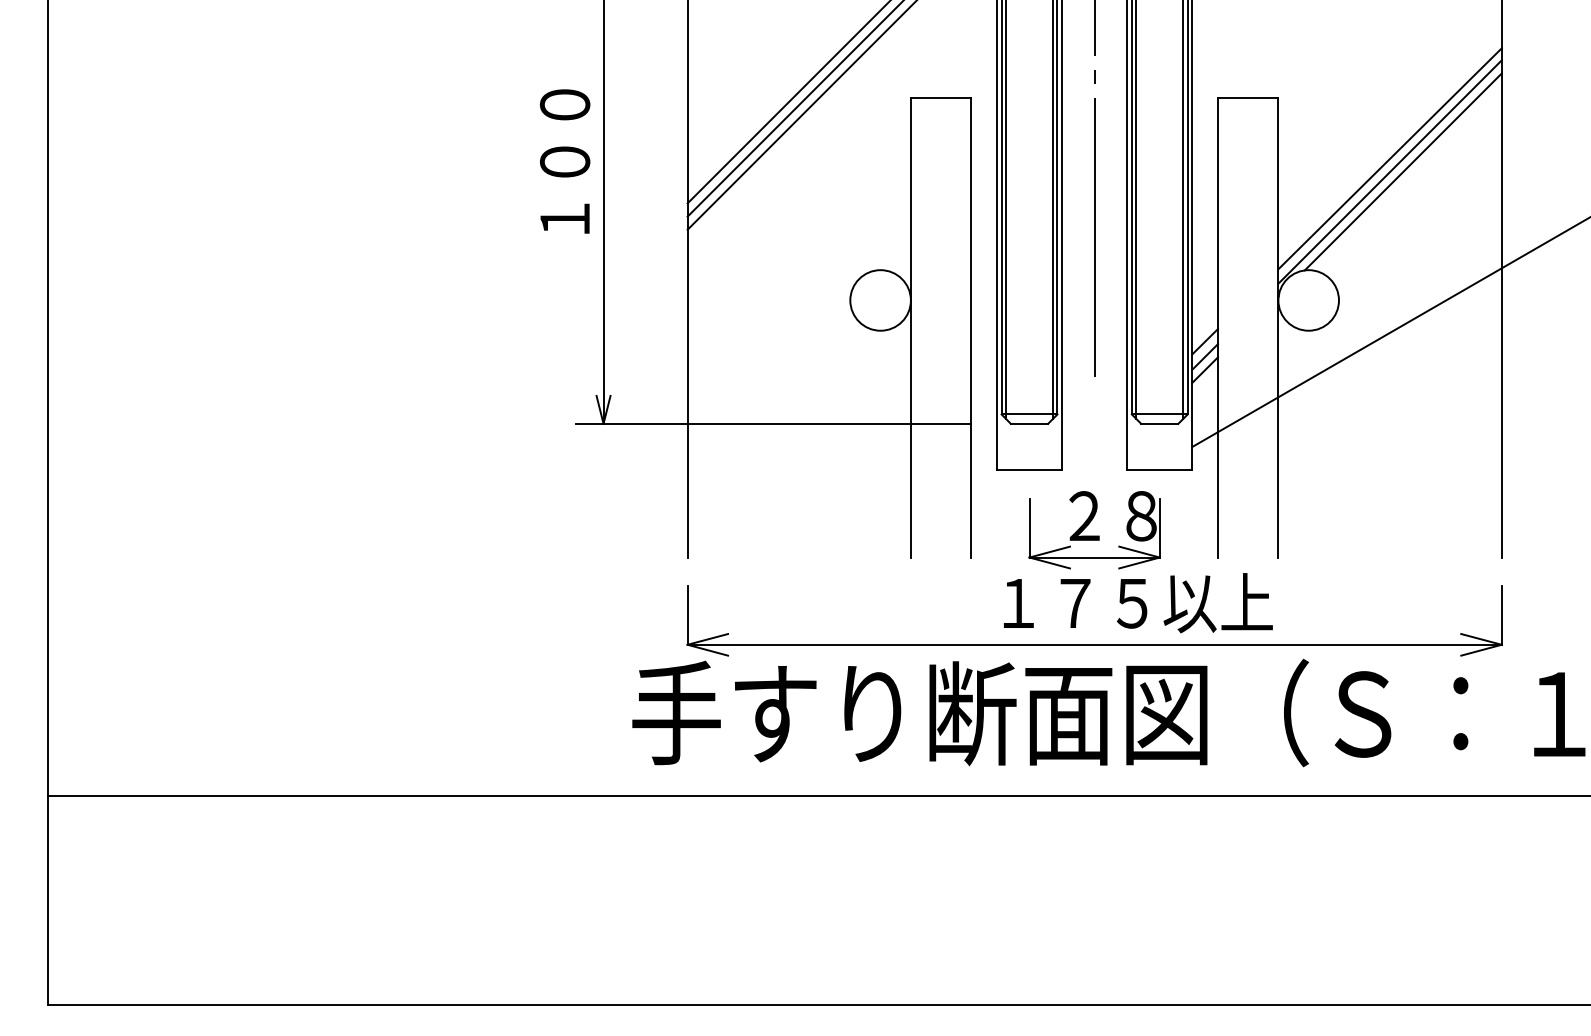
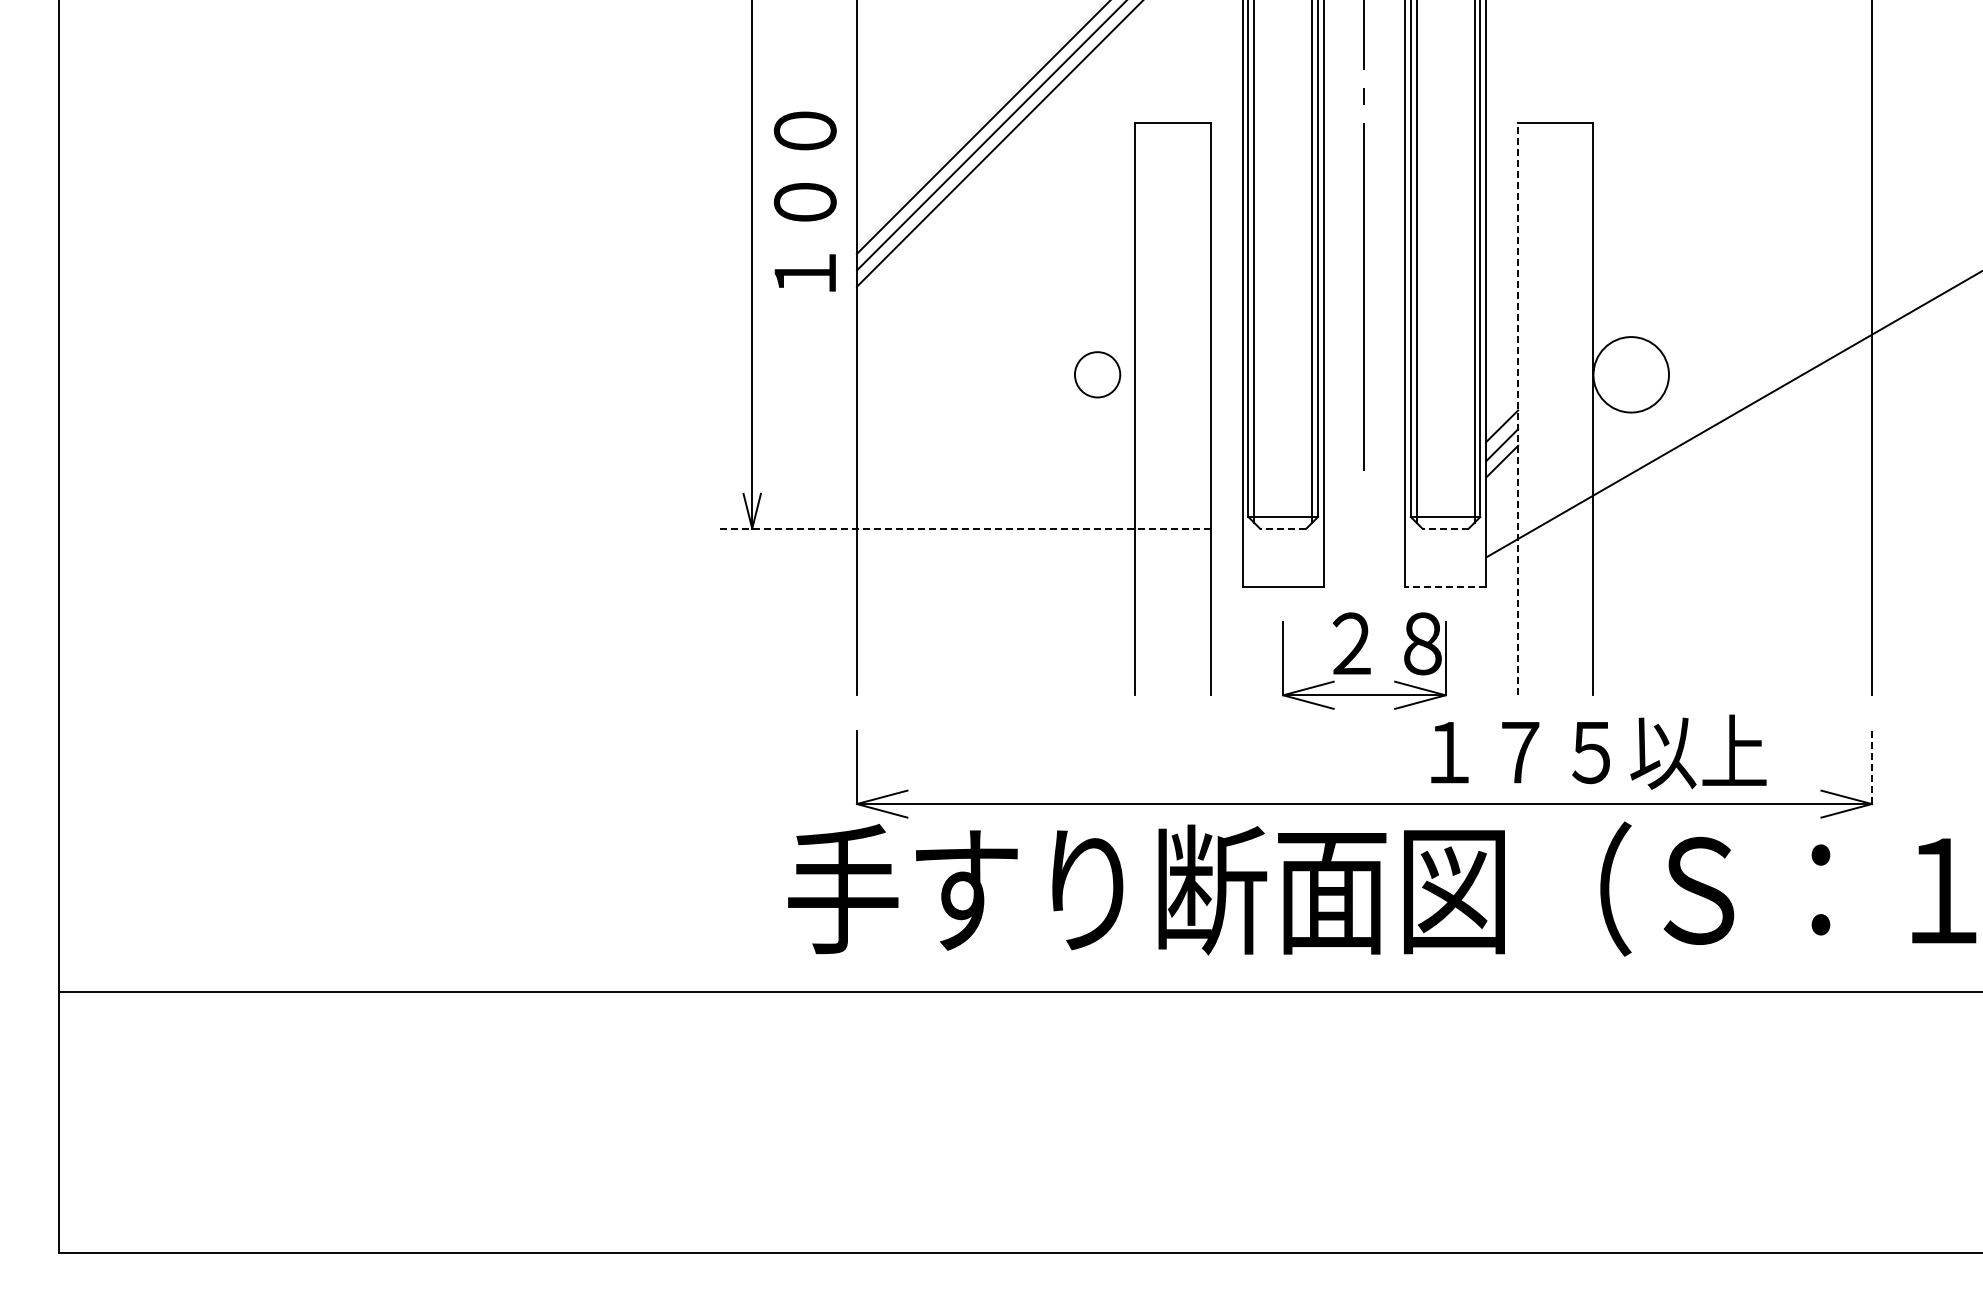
line: (1389, 159) -> (1732, 198), removed
text: (564, 161) -> (804, 201), moved
line: (1389, 171) -> (1732, 214), removed
line: (1402, 171) -> (1748, 214), removed
circle: (880, 300) -> (1097, 374), size x0.6
line: (1218, 327) -> (1518, 408), solid -> dashed
line: (773, 423) -> (964, 528), solid -> dashed
line: (1028, 423) -> (1282, 528), solid -> dashed
line: (1159, 423) -> (1445, 528), solid -> dashed
line: (1159, 470) -> (1445, 586), solid -> dashed
text: (1138, 602) -> (1598, 751), moved
line: (1501, 615) -> (1871, 767), solid -> dashed

